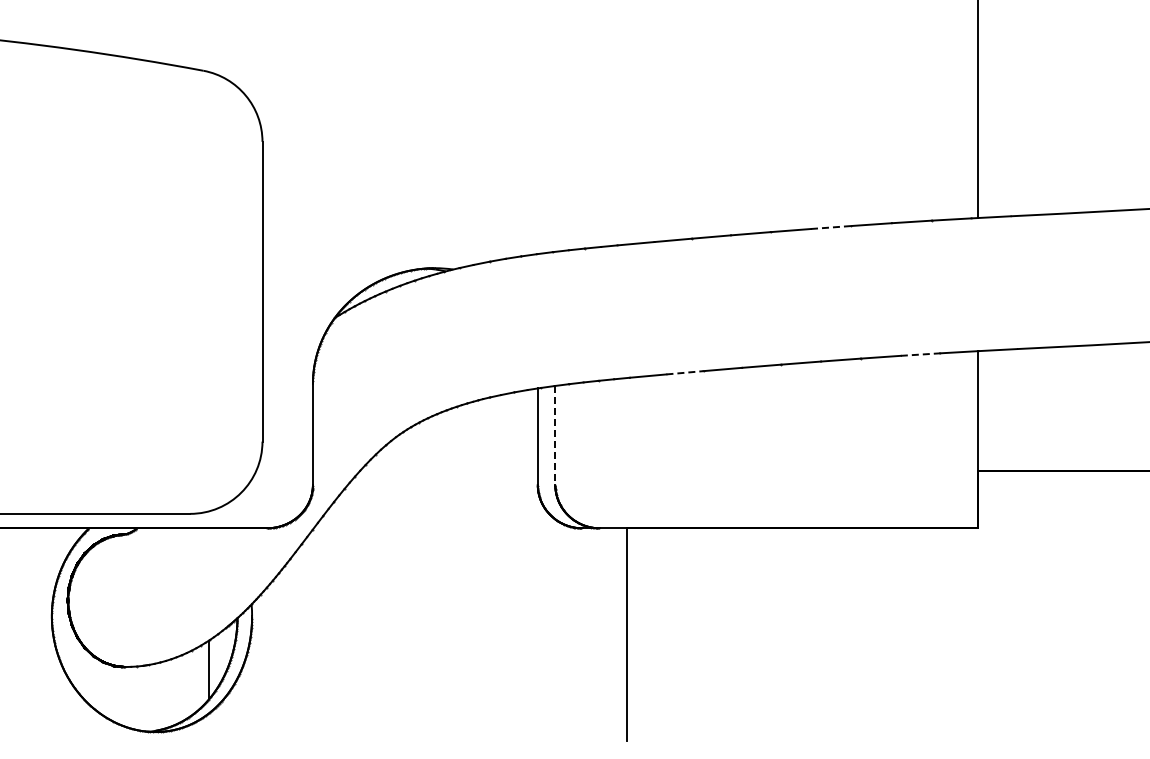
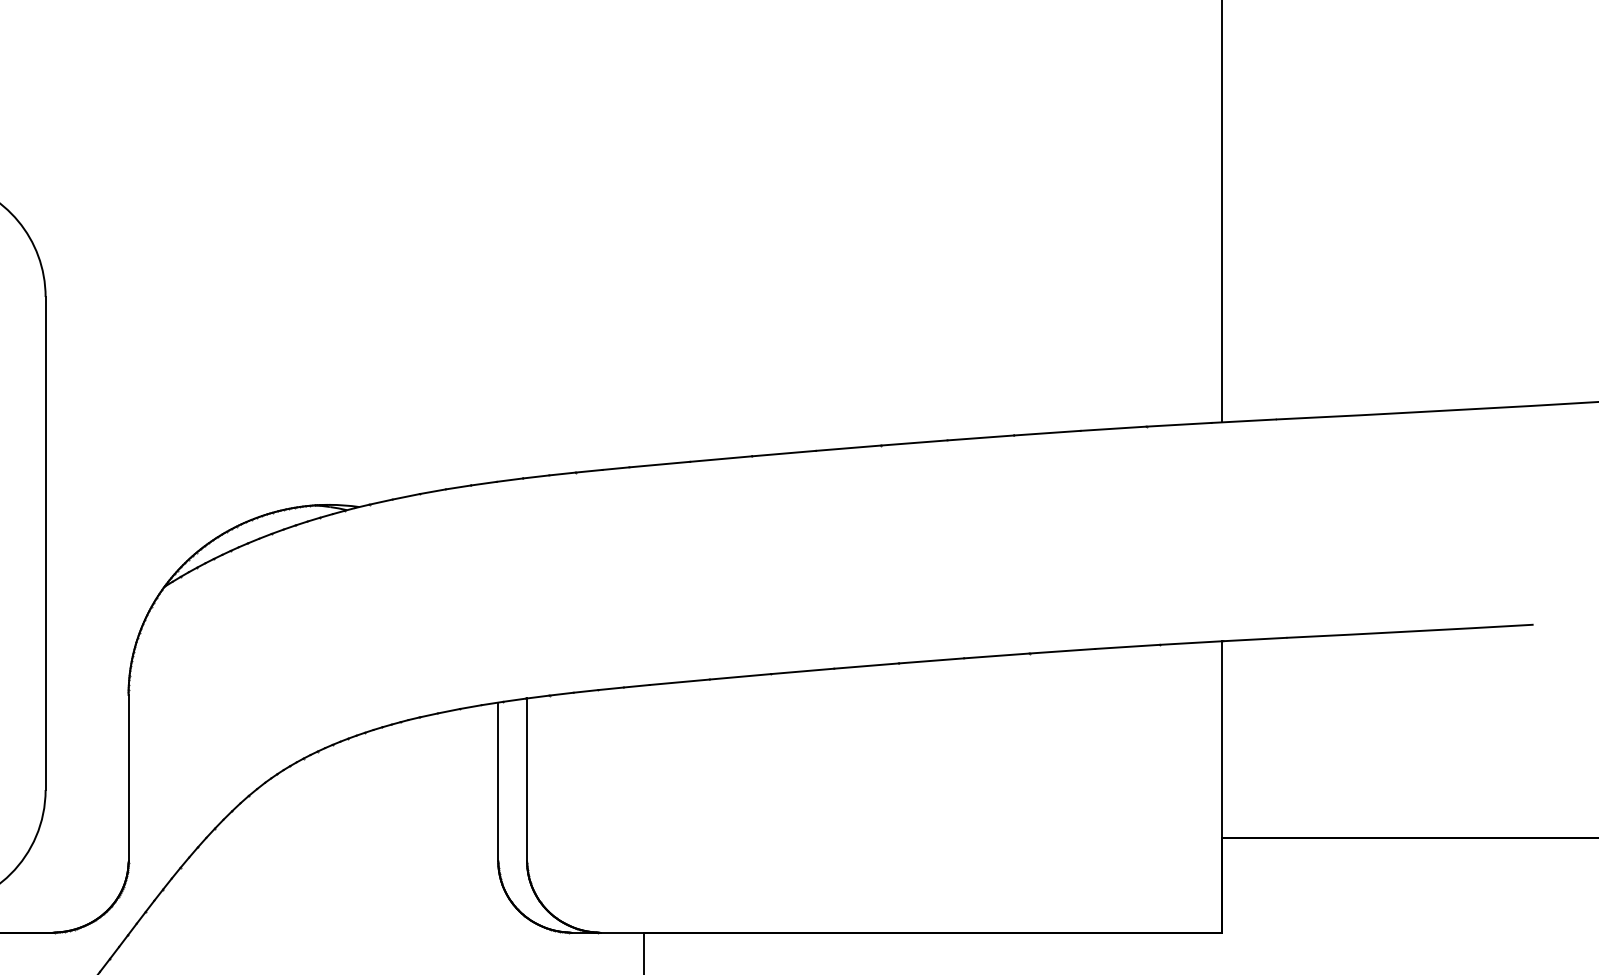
line: (831, 227) -> (981, 437), dashed -> solid
line: (920, 354) -> (1127, 646), dashed -> solid
line: (685, 372) -> (741, 676), dashed -> solid
line: (555, 435) -> (527, 779), dashed -> solid

